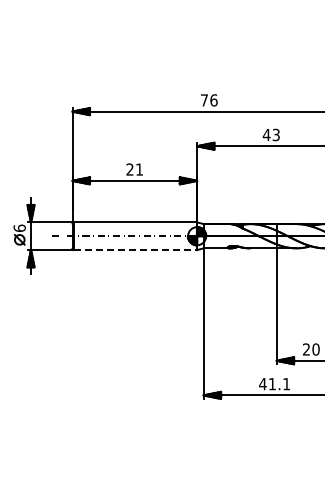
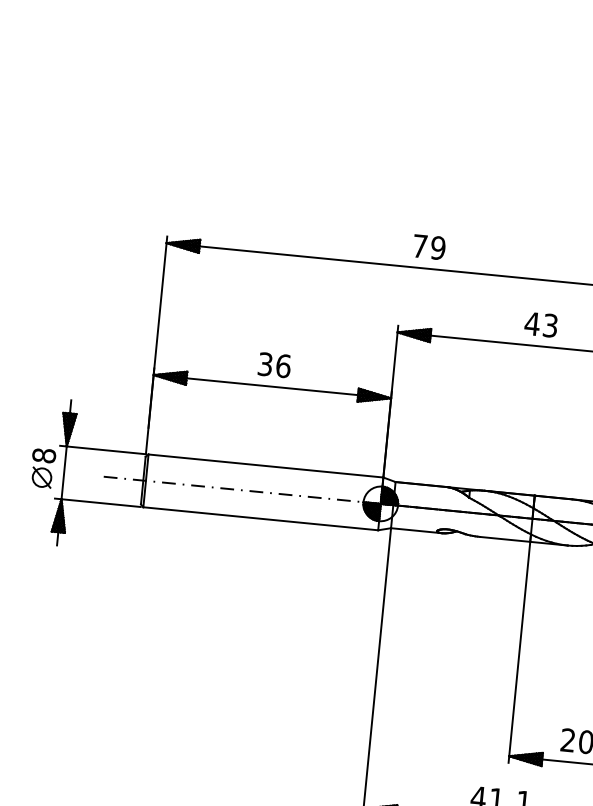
text: (213, 100) -> (437, 248), 76 -> 79
text: (134, 169) -> (273, 365), 21 -> 36
text: (19, 227) -> (43, 454), 6 -> 8
line: (135, 250) -> (260, 519), dashed -> solid

